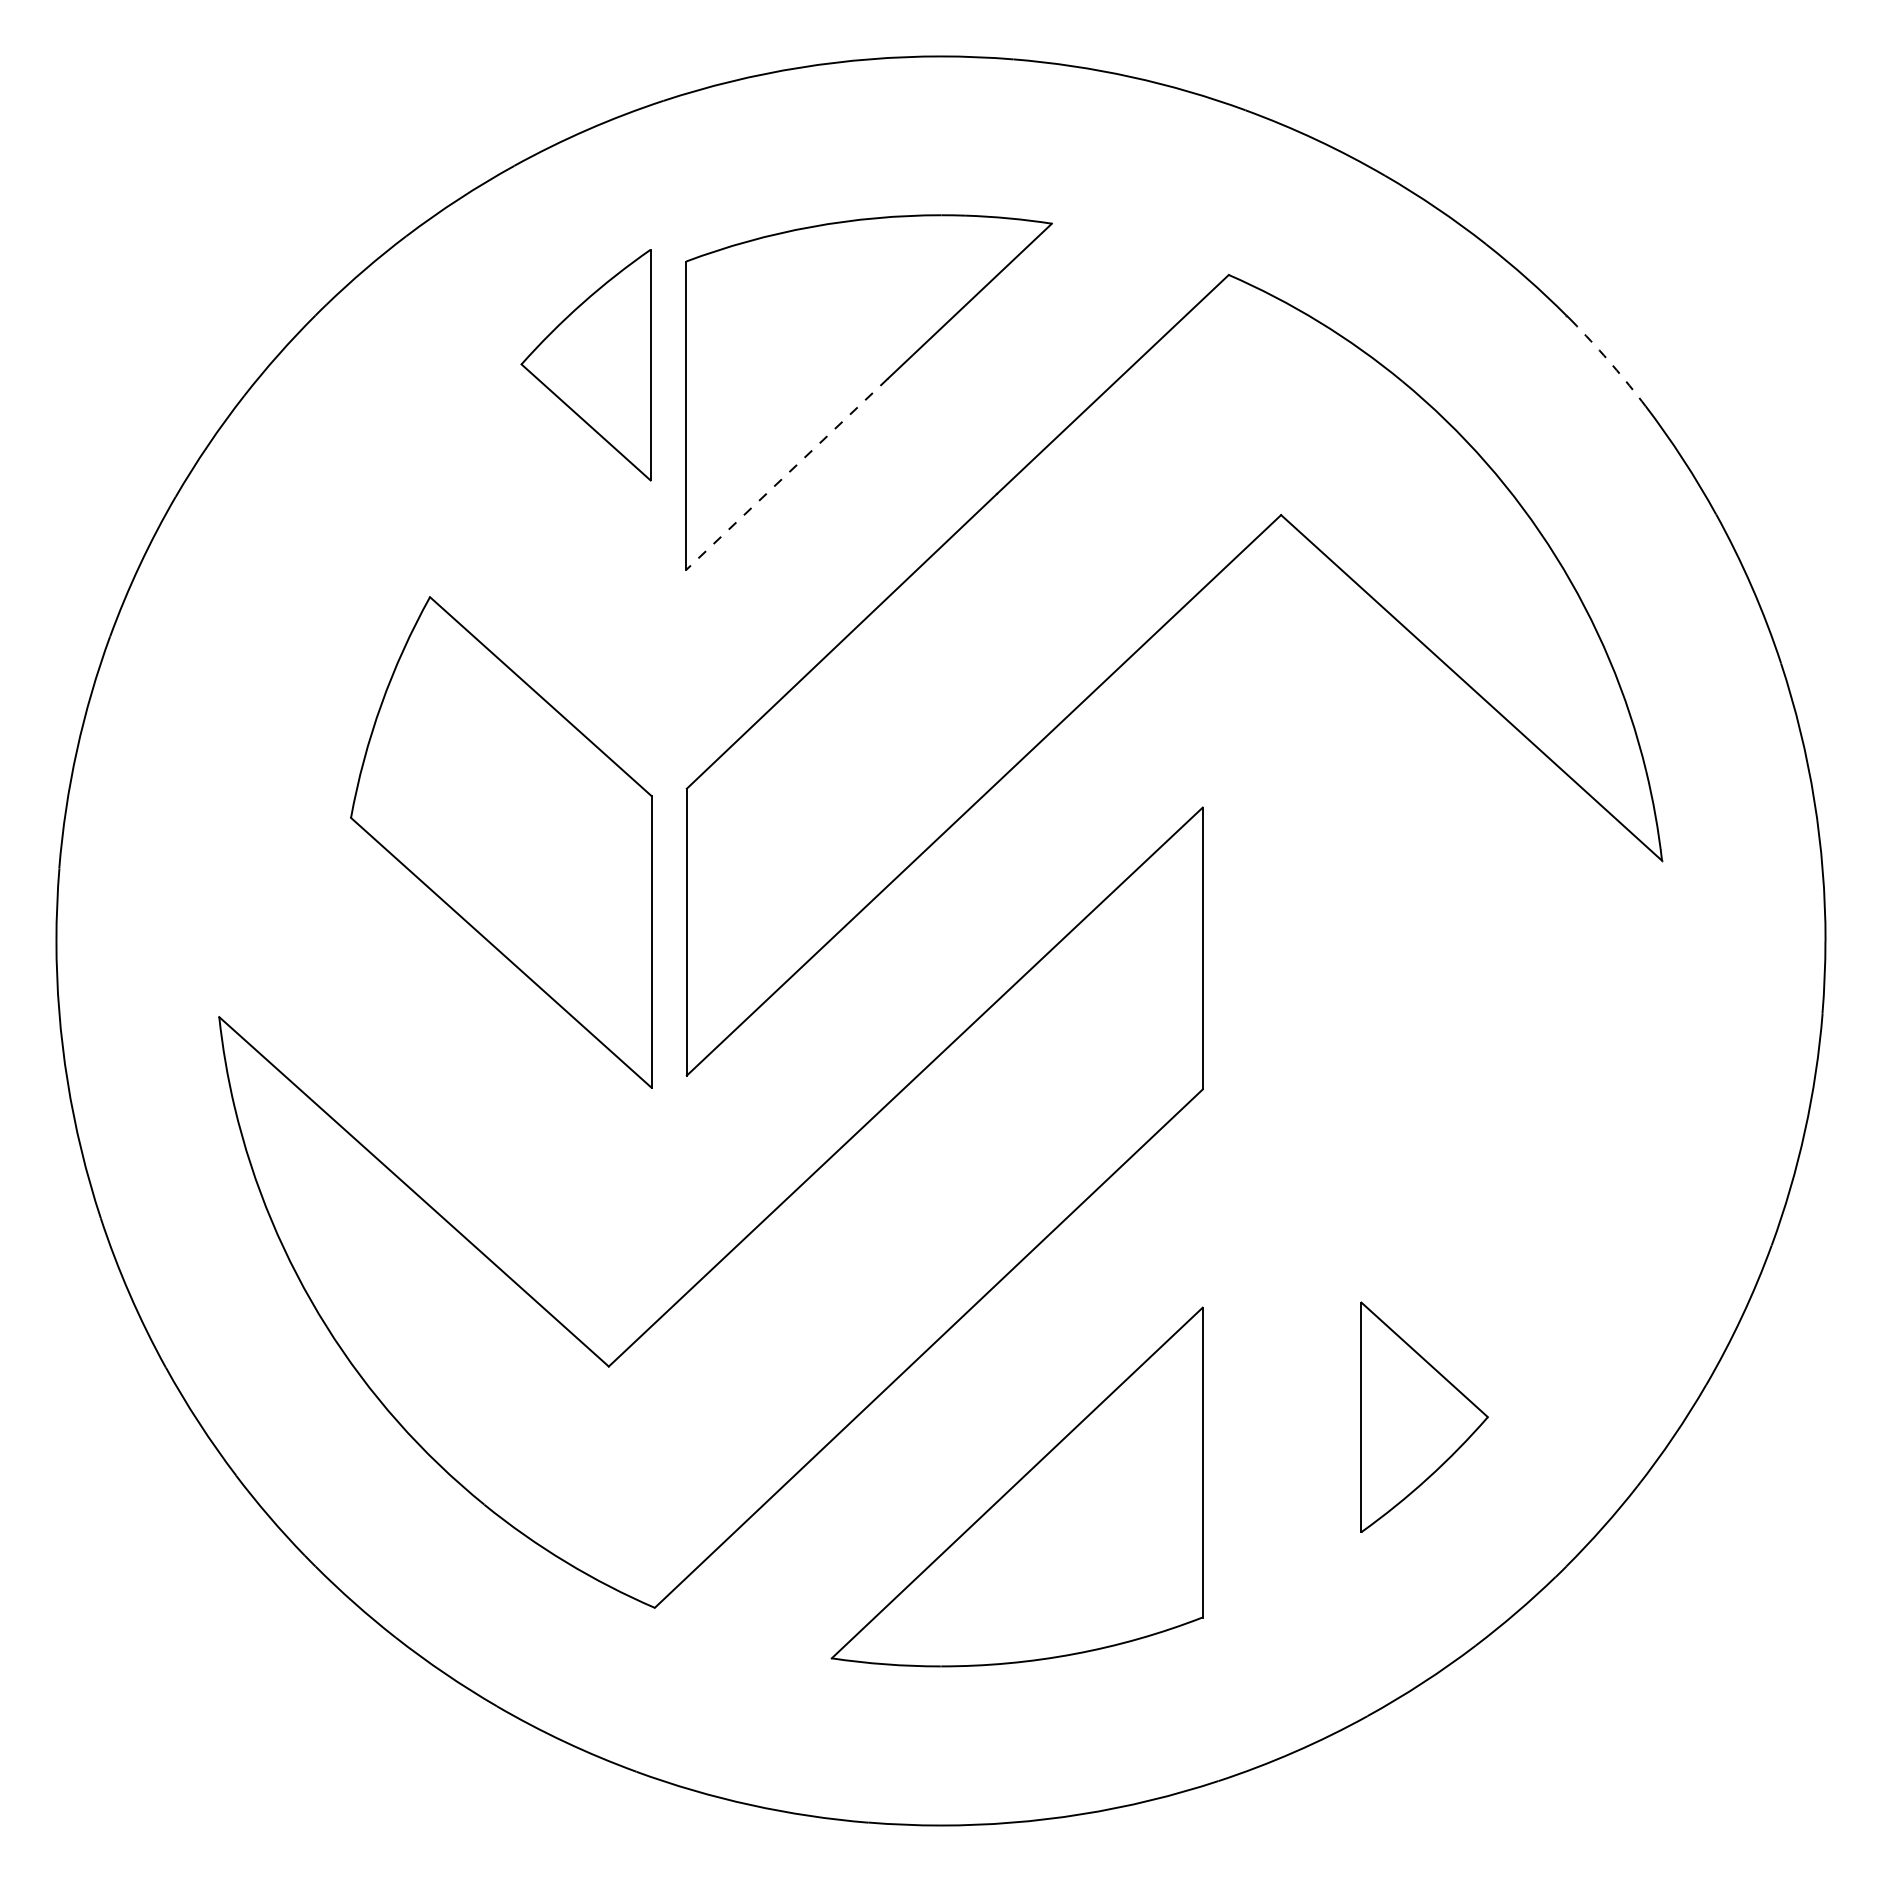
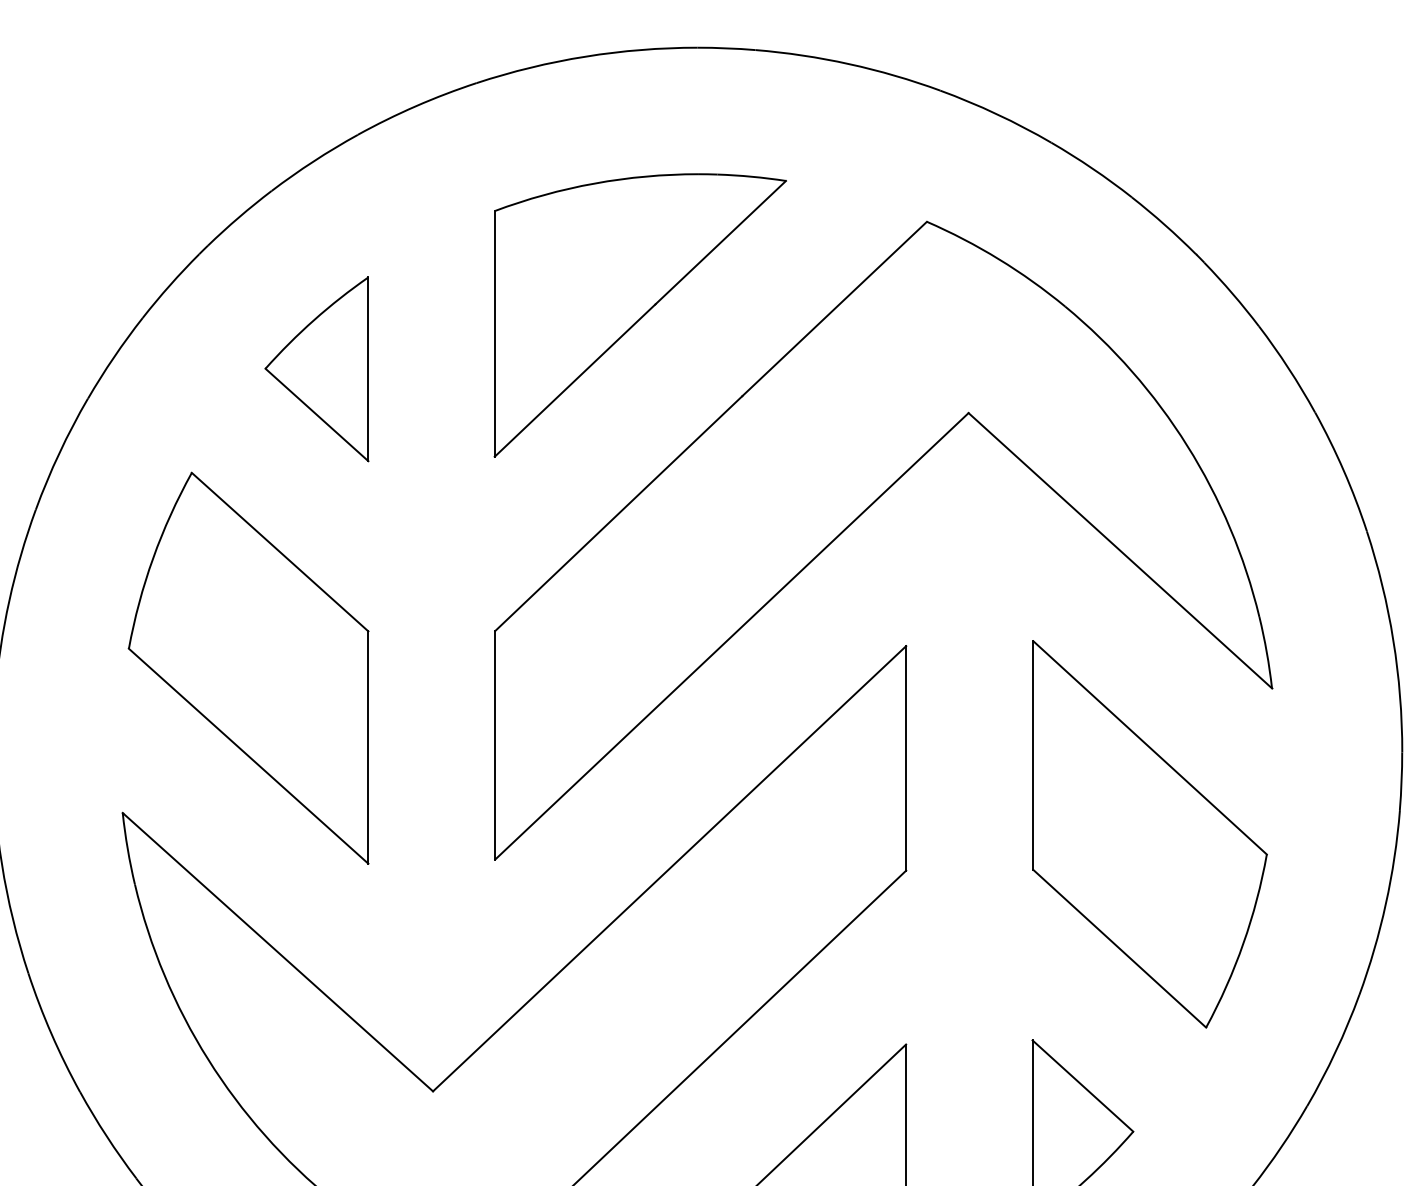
part: (585, 365) -> (316, 369), moved
arc: (1612, 365) -> (1232, 293), dashed -> solid
line: (786, 474) -> (574, 380), dashed -> solid
part: (501, 842) -> (248, 668), moved
part: (1508, 1043) -> (1149, 834), added

